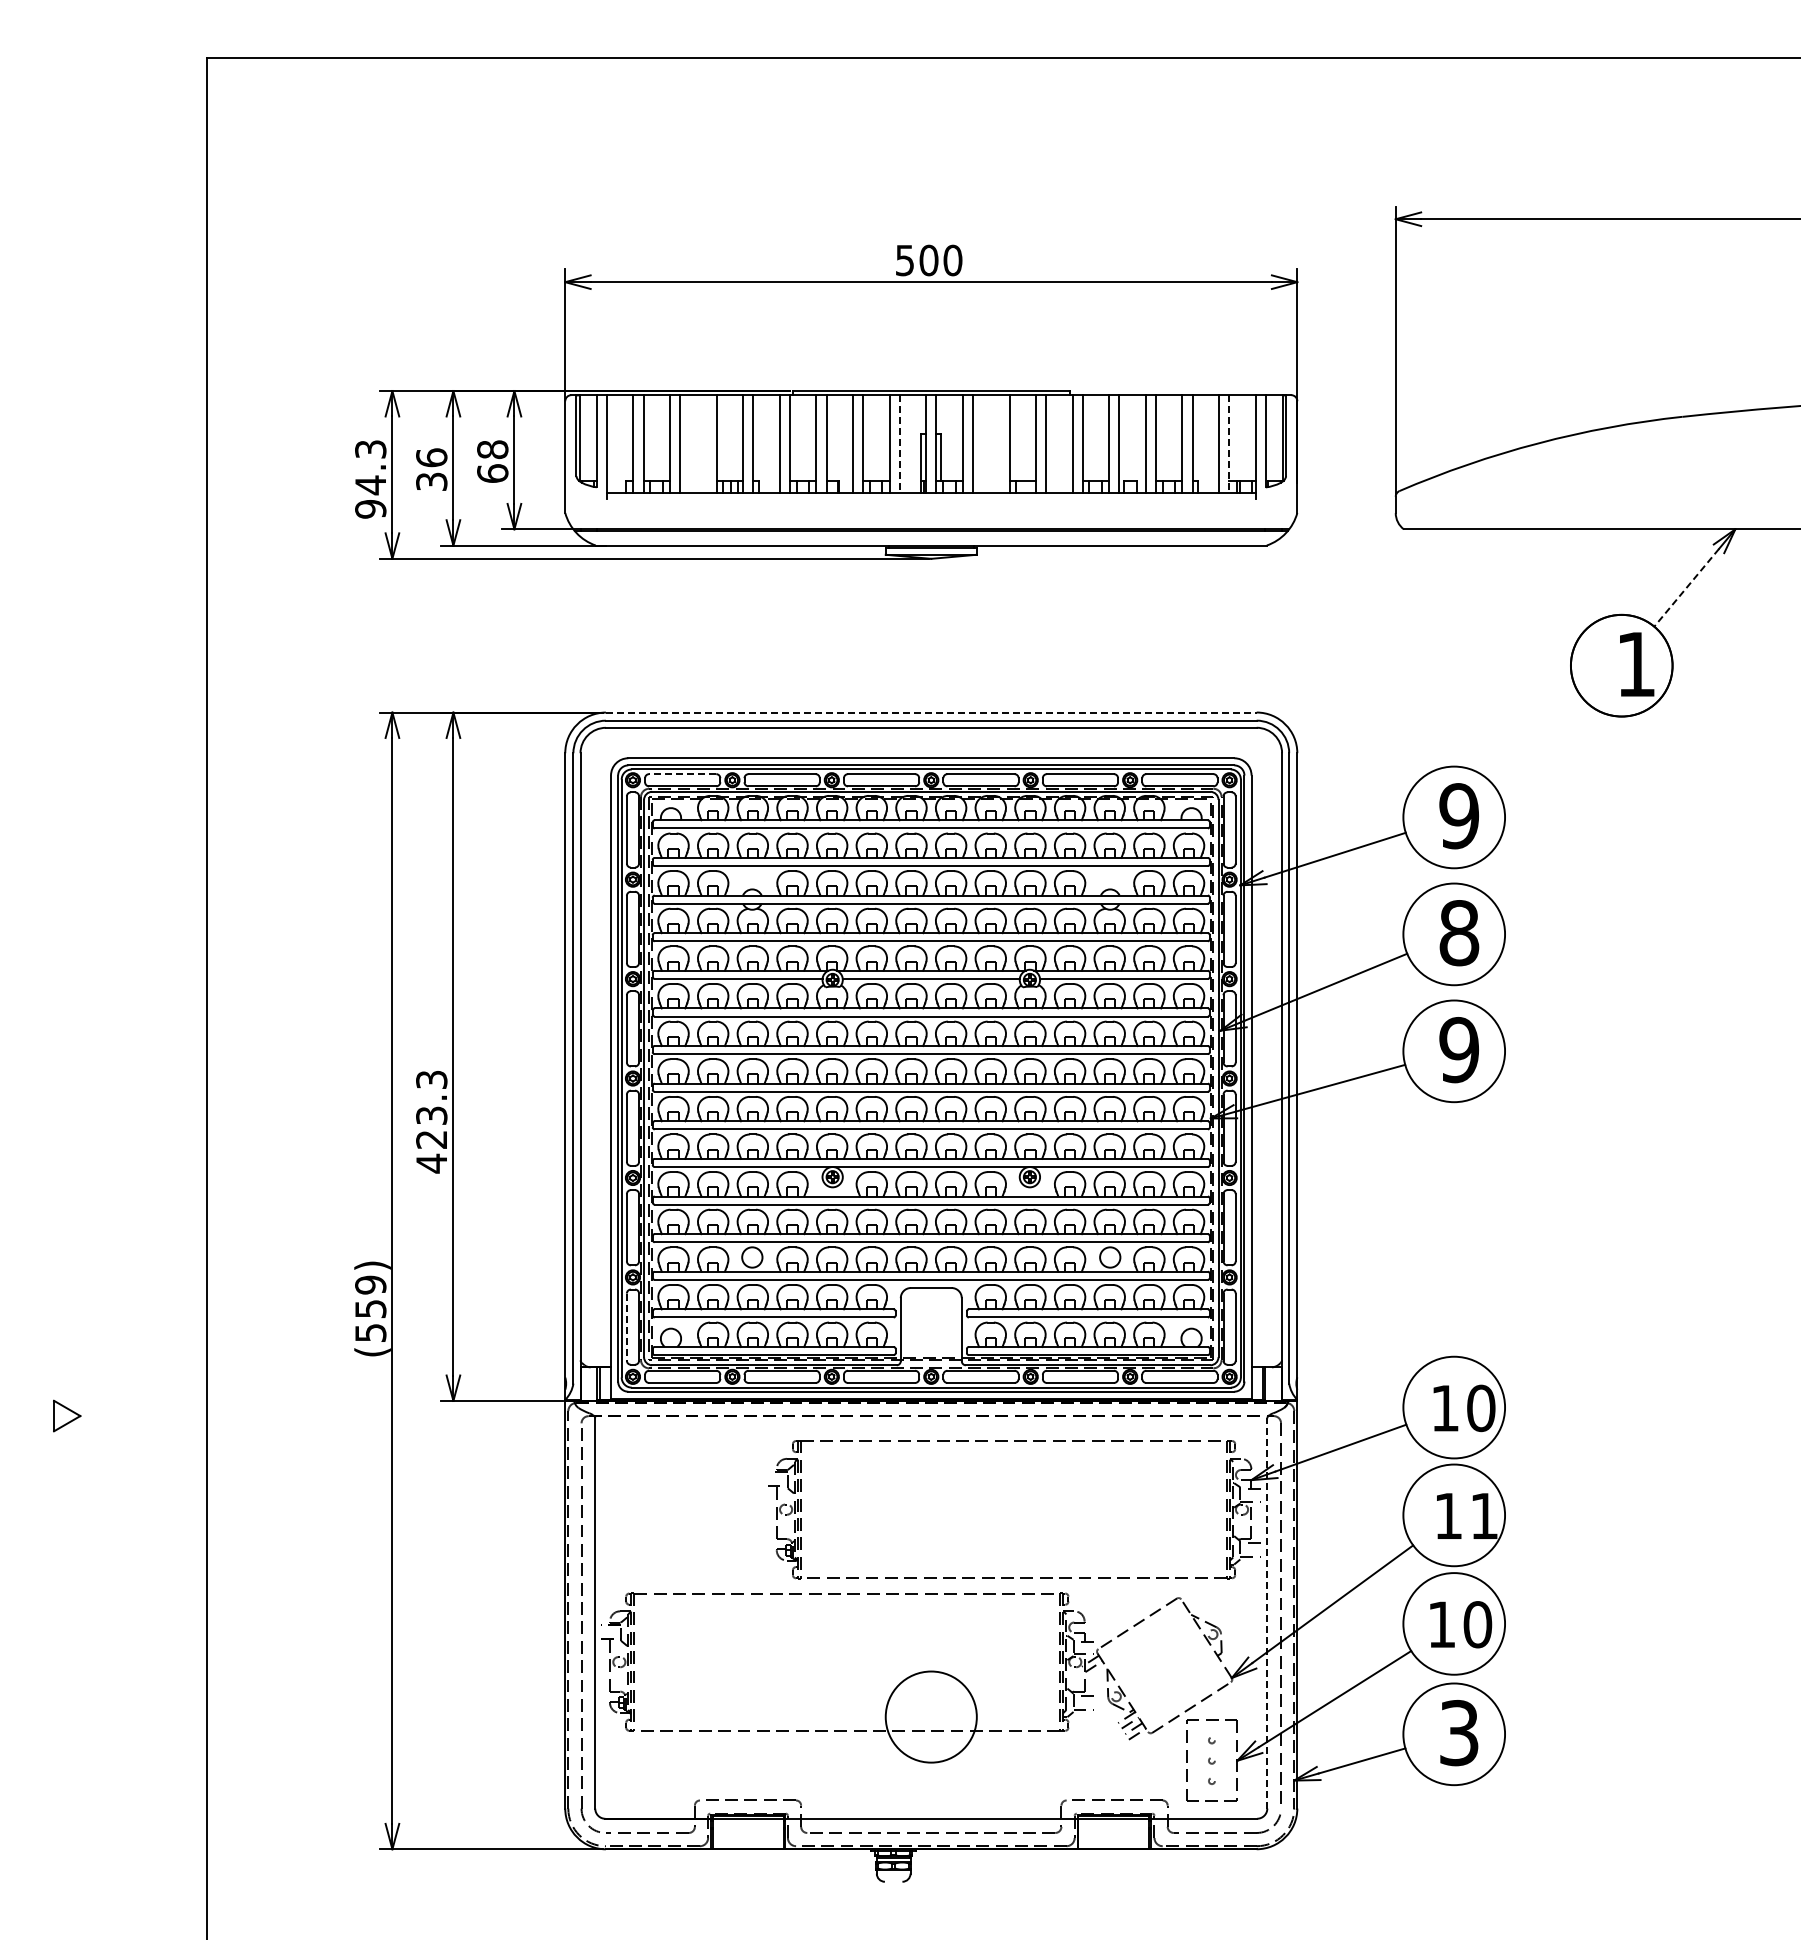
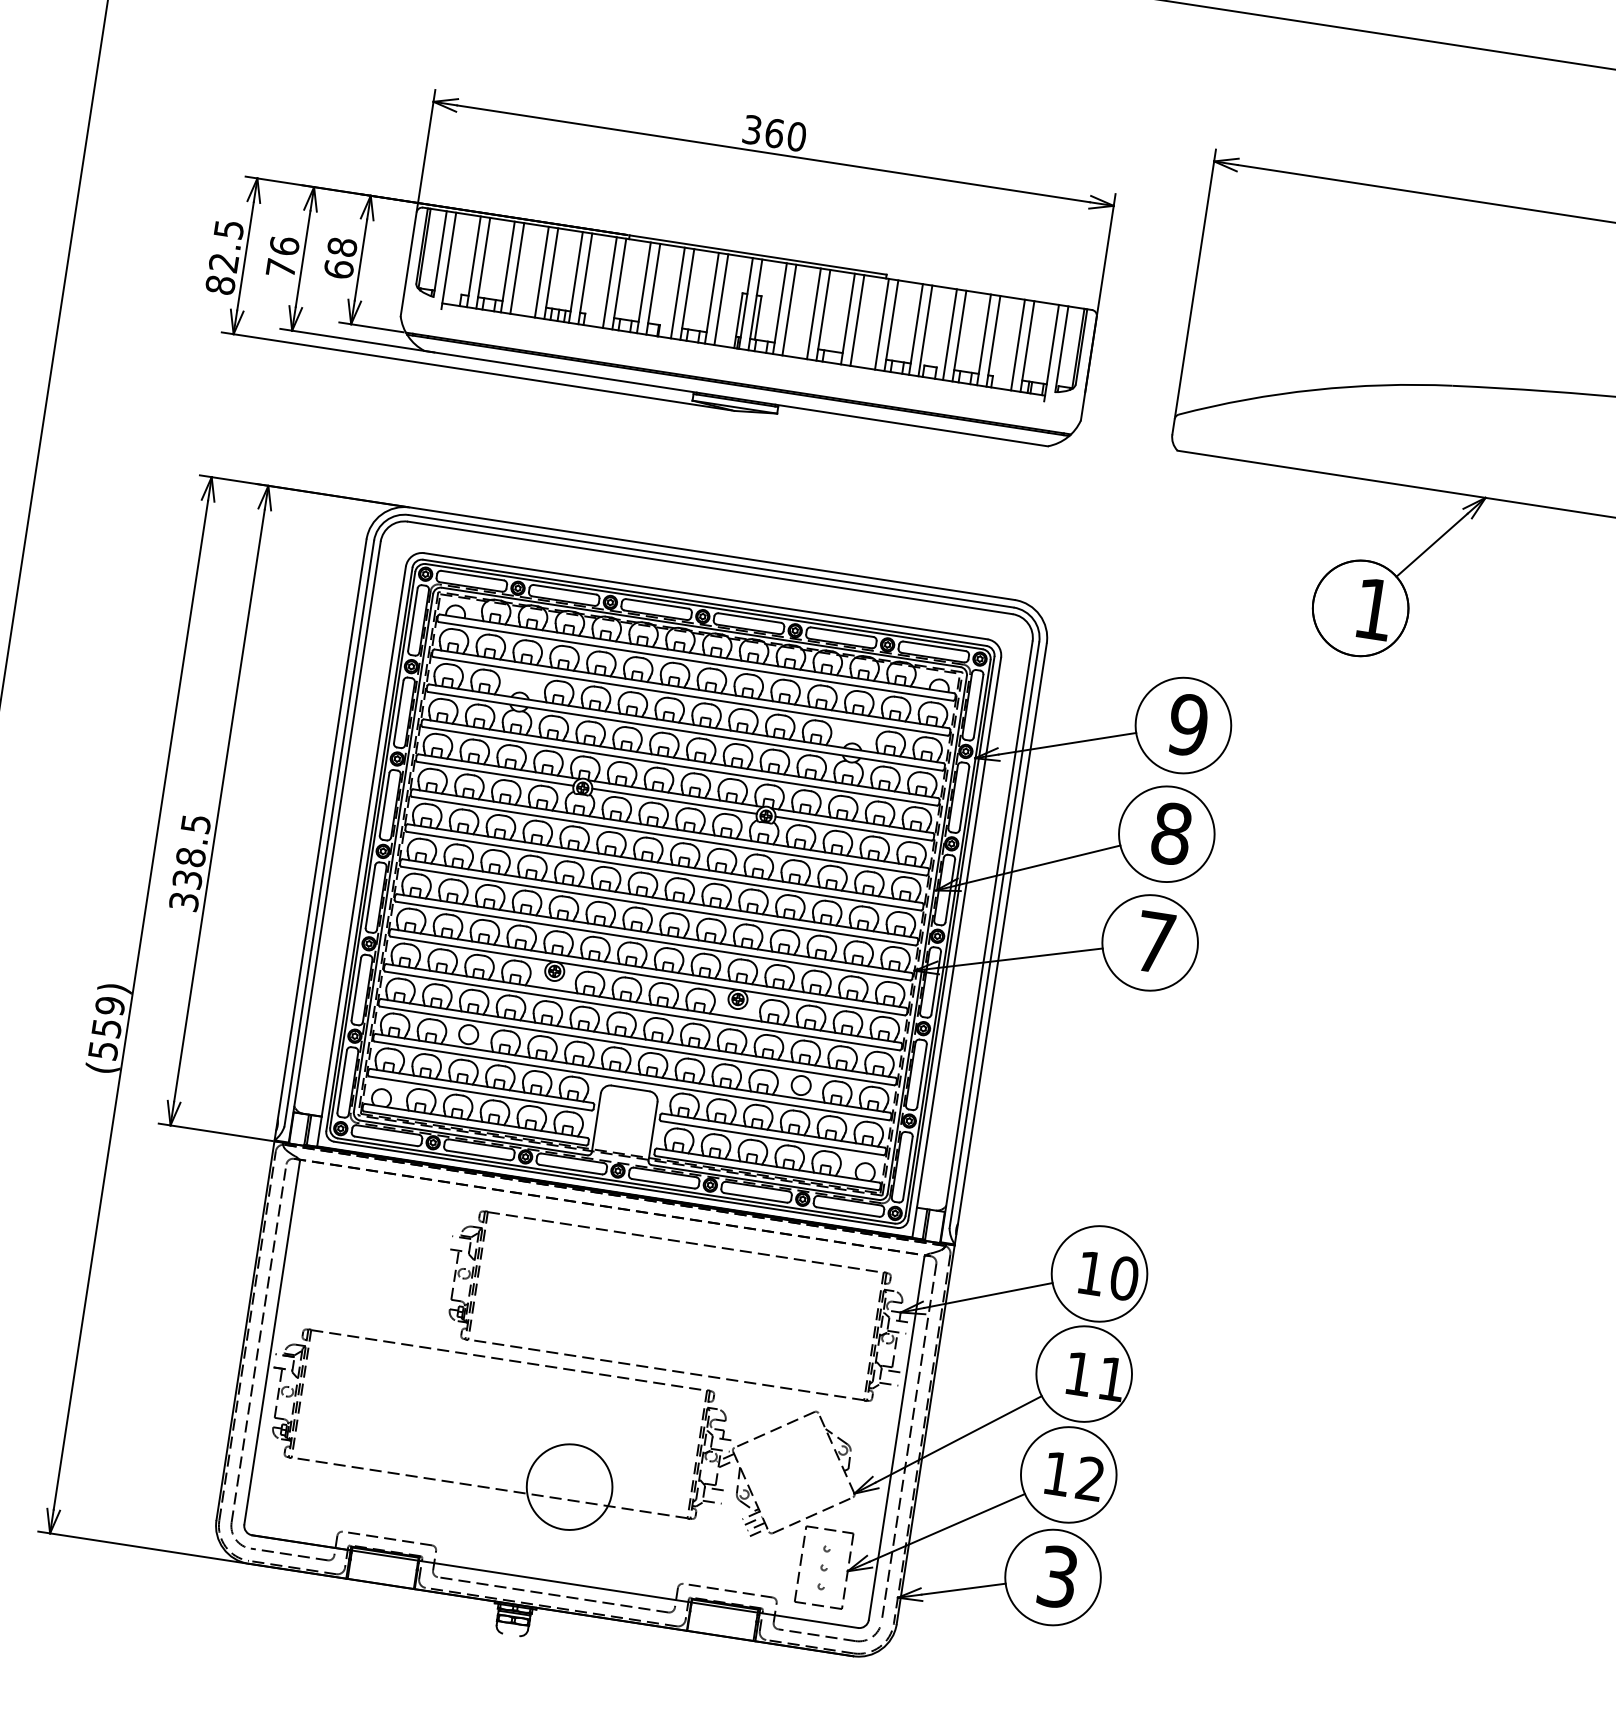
text: (917, 260) -> (763, 131), 500 -> 360
line: (706, 443) -> (541, 271), added
line: (899, 443) -> (721, 299), dashed -> solid
line: (999, 443) -> (814, 313), added
line: (1229, 443) -> (1027, 346), dashed -> solid
text: (370, 479) -> (224, 257), 94.3 -> 82.5
text: (431, 481) -> (280, 268), 36 -> 76
line: (1686, 587) -> (1431, 544), dashed -> solid
line: (931, 712) -> (712, 553), dashed -> solid
line: (682, 774) -> (472, 575), dashed -> solid
text: (1458, 1050) -> (1154, 942), 9 -> 7
text: (431, 1122) -> (189, 863), 423.3 -> 338.5
line: (626, 1327) -> (341, 1081), dashed -> solid
line: (1267, 1612) -> (896, 1437), dashed -> solid
text: (1477, 1624) -> (1090, 1478), 10 -> 12

